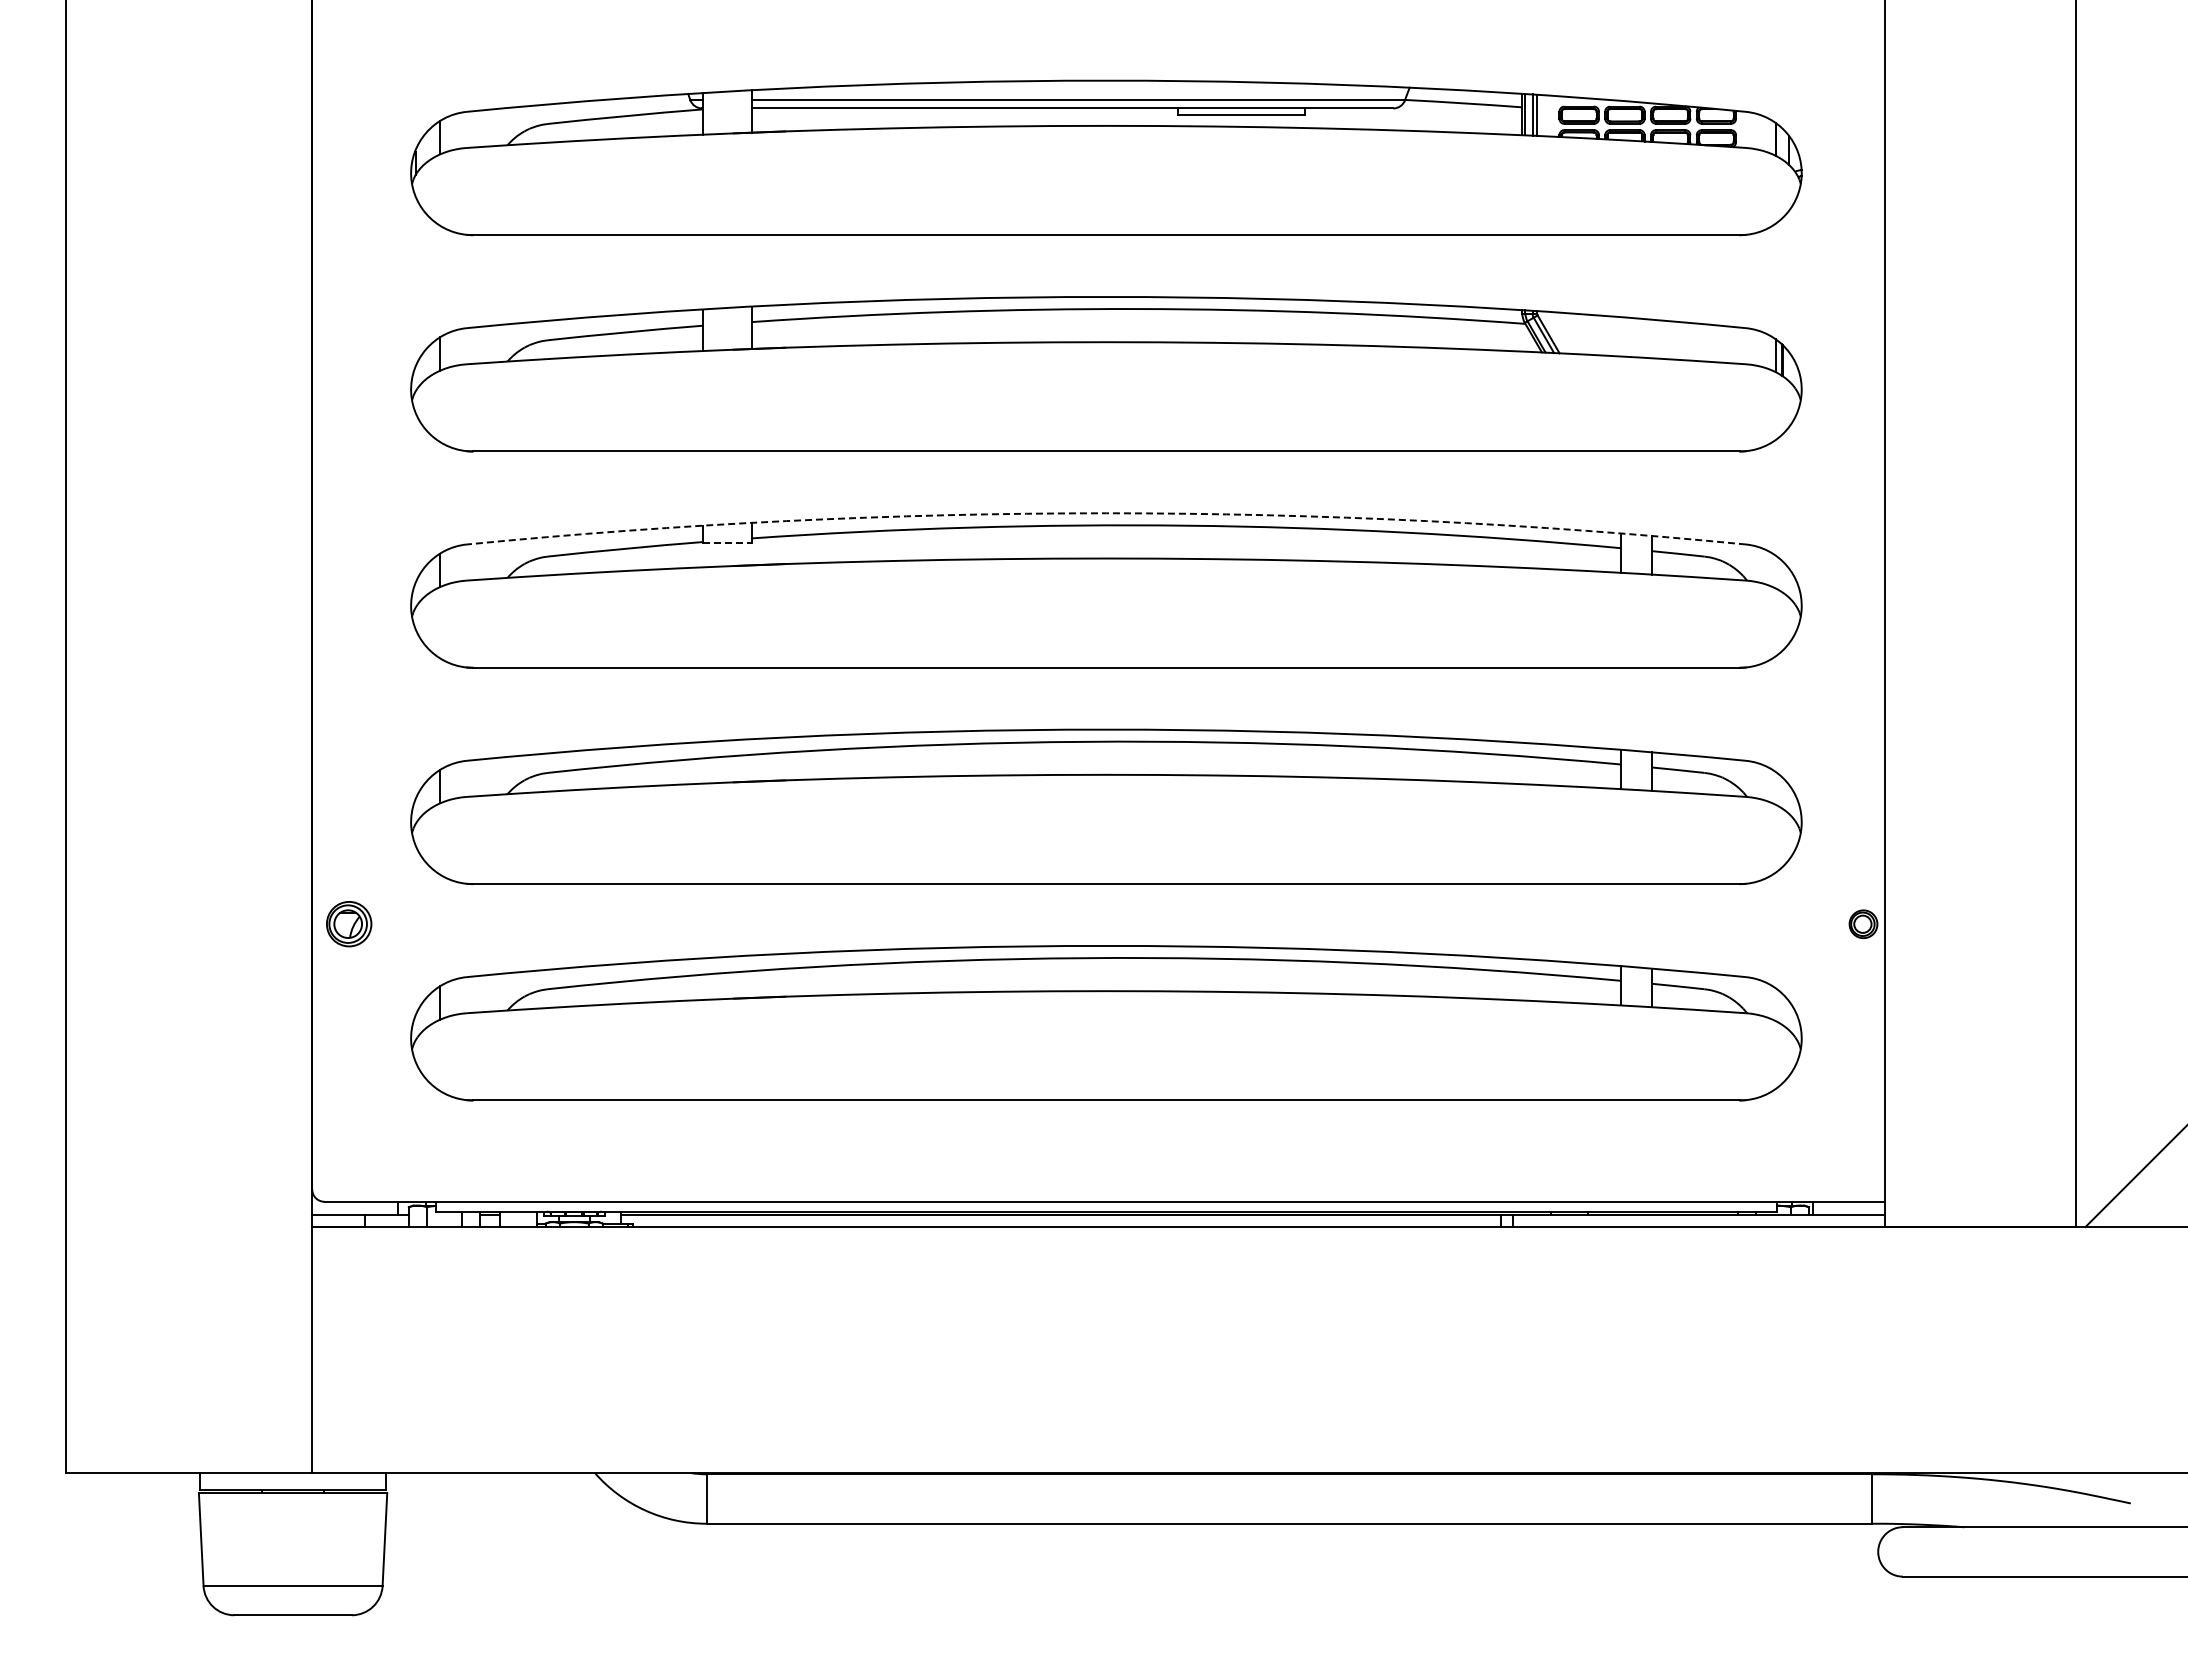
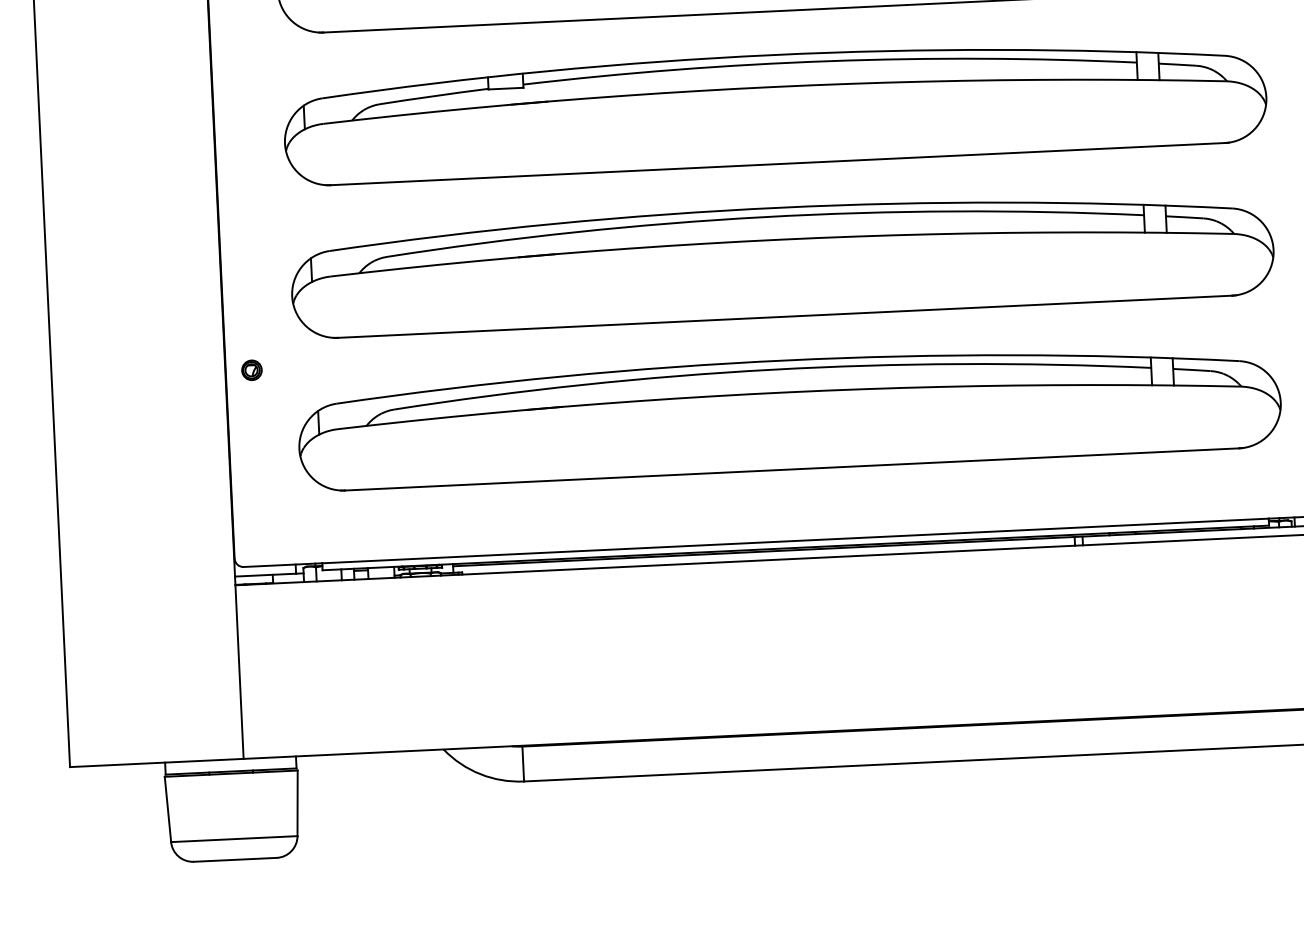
arc: (1106, 513) -> (772, 55), dashed -> solid
line: (727, 542) -> (506, 88), dashed -> solid
part: (349, 924) -> (252, 370), size x0.62

